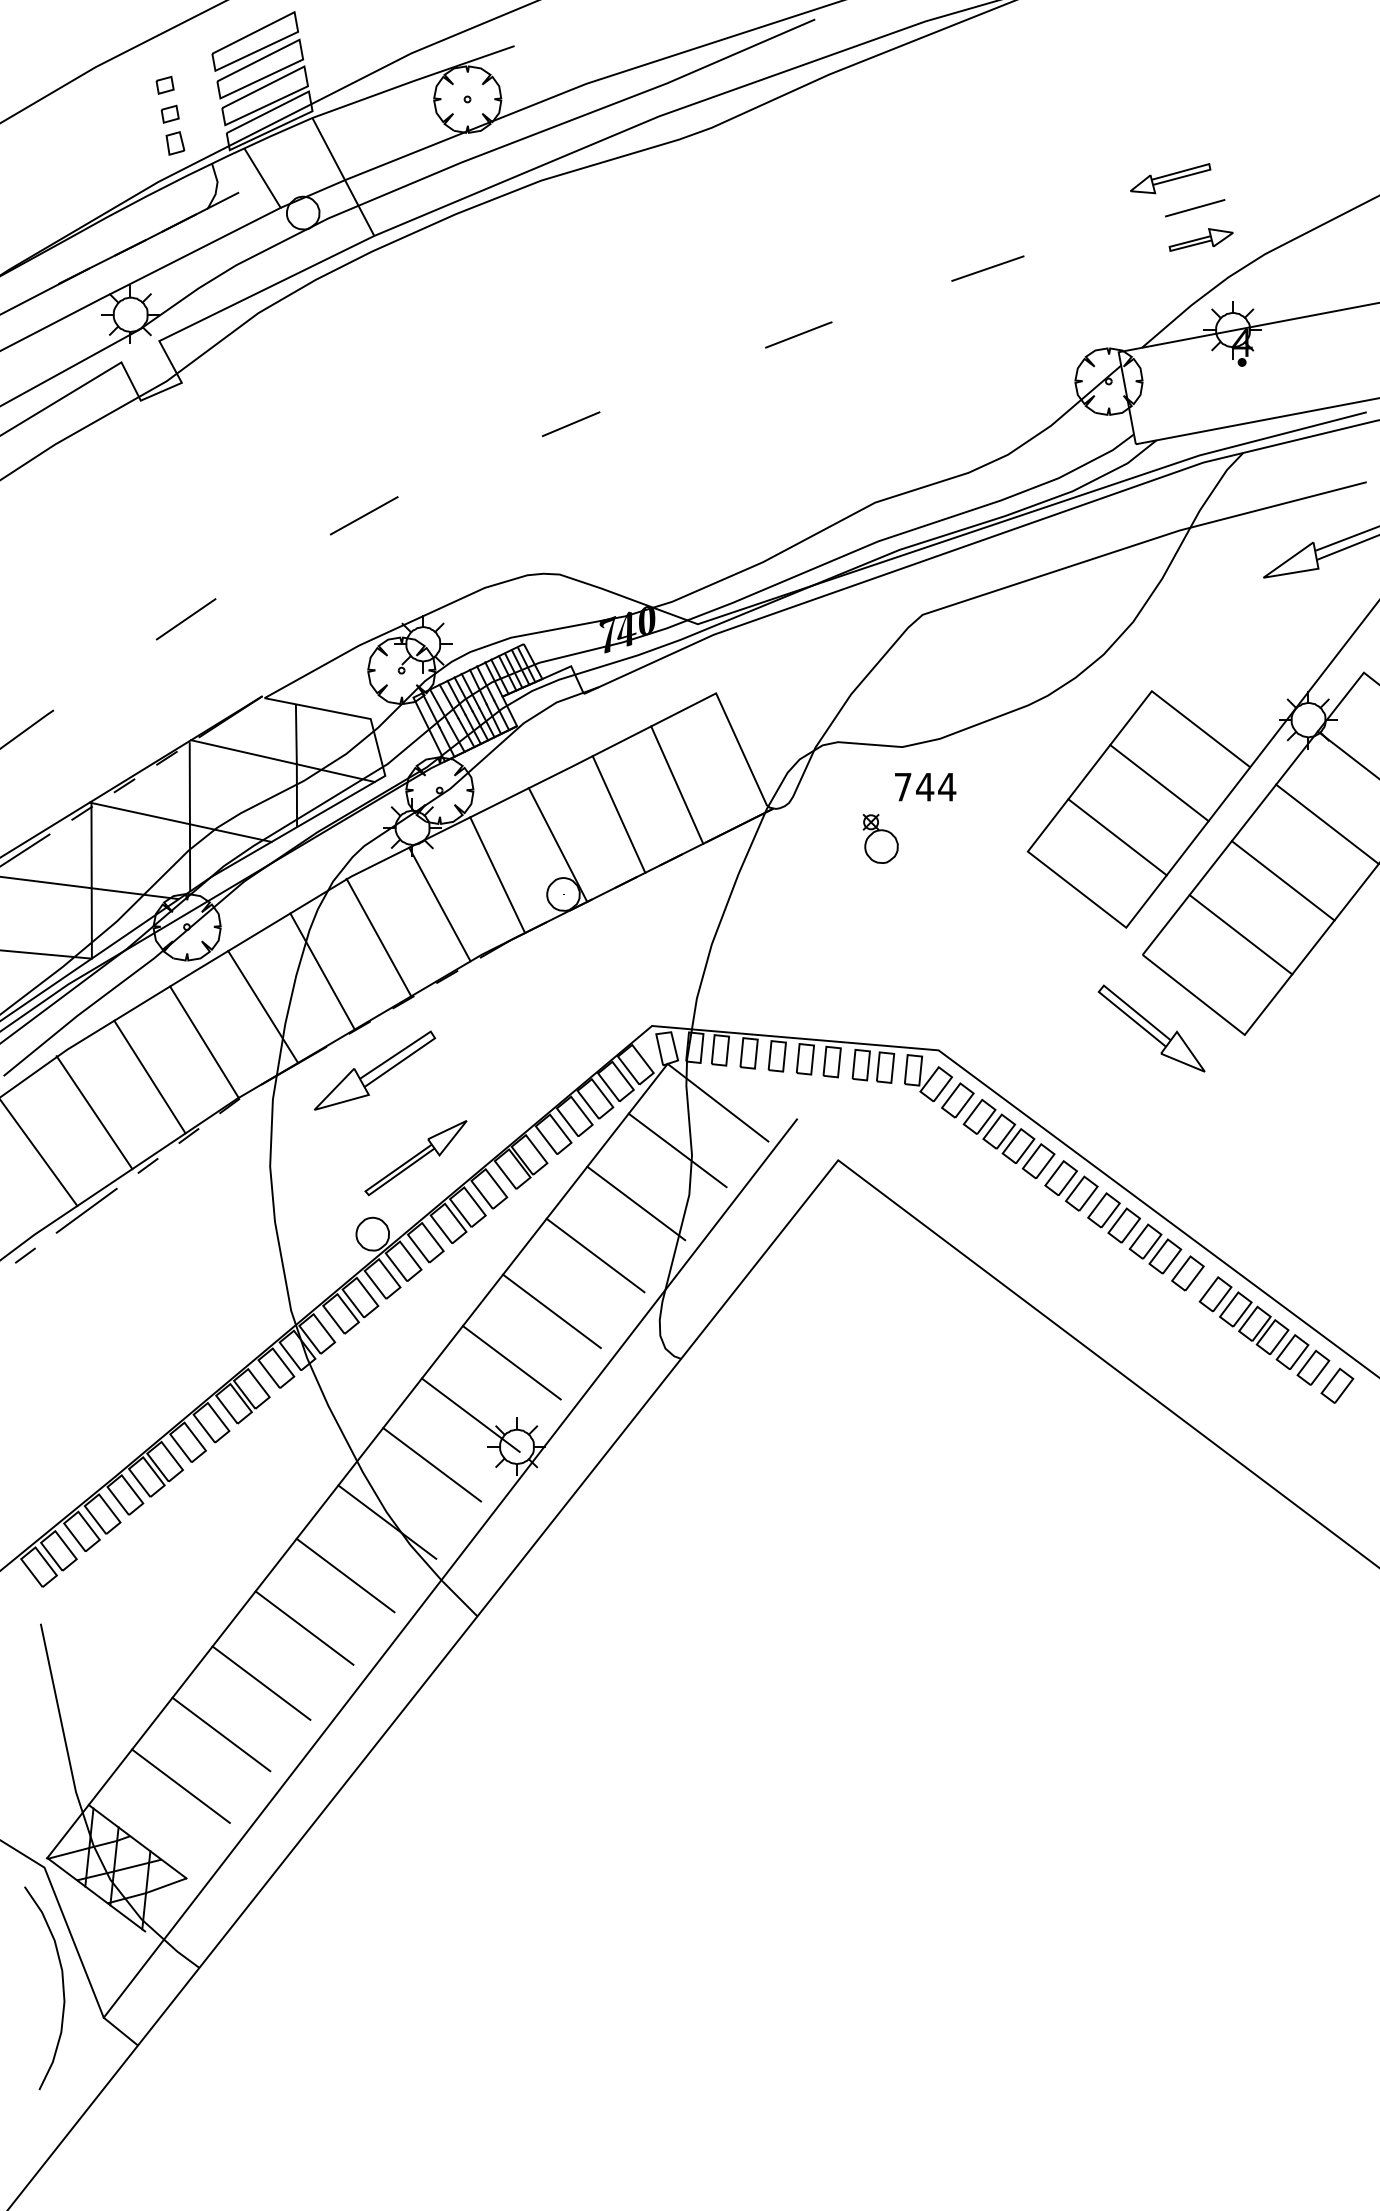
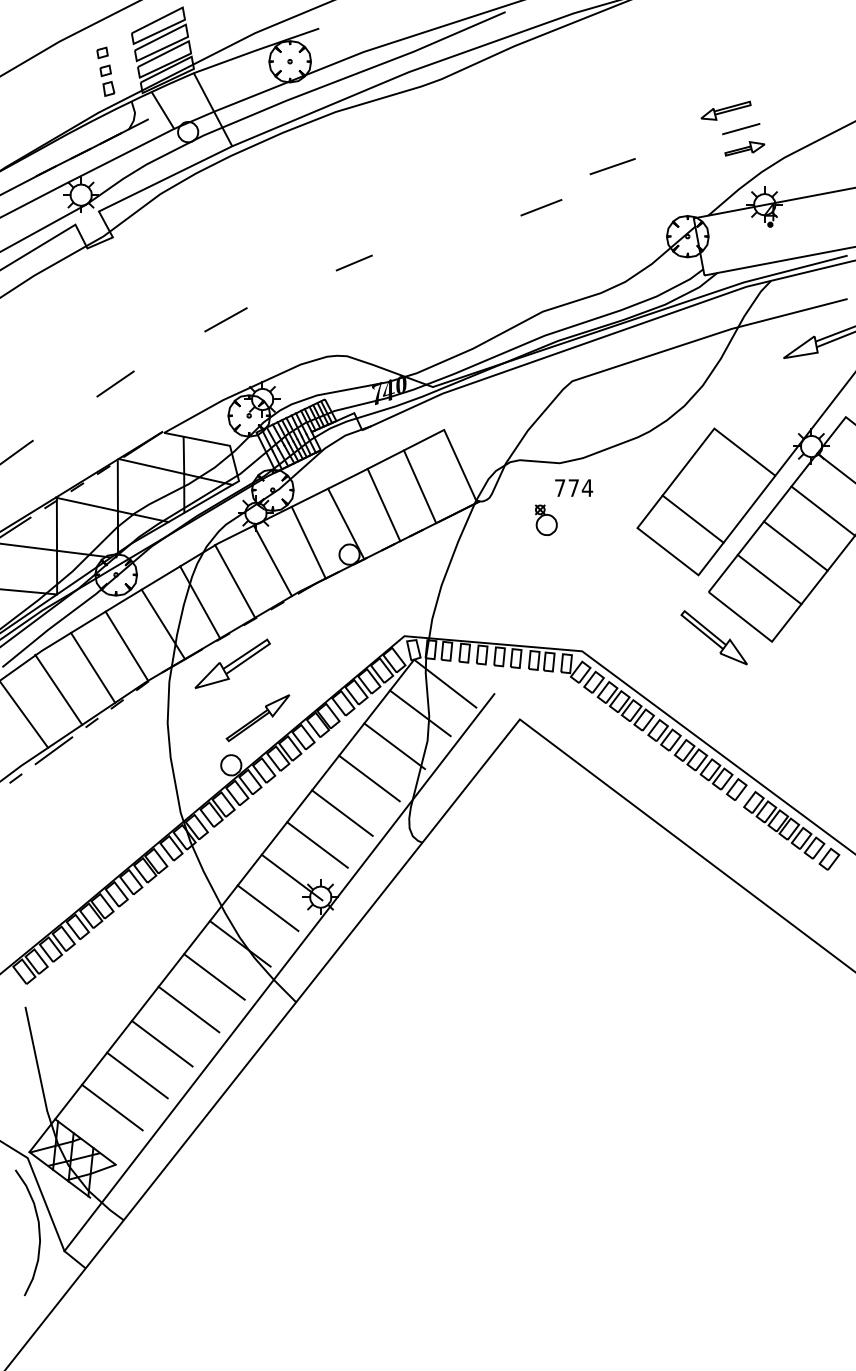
line: (798, 334) -> (541, 207), moved
line: (1158, 782) -> (718, 485), removed
text: (924, 786) -> (573, 487), 744 -> 774

